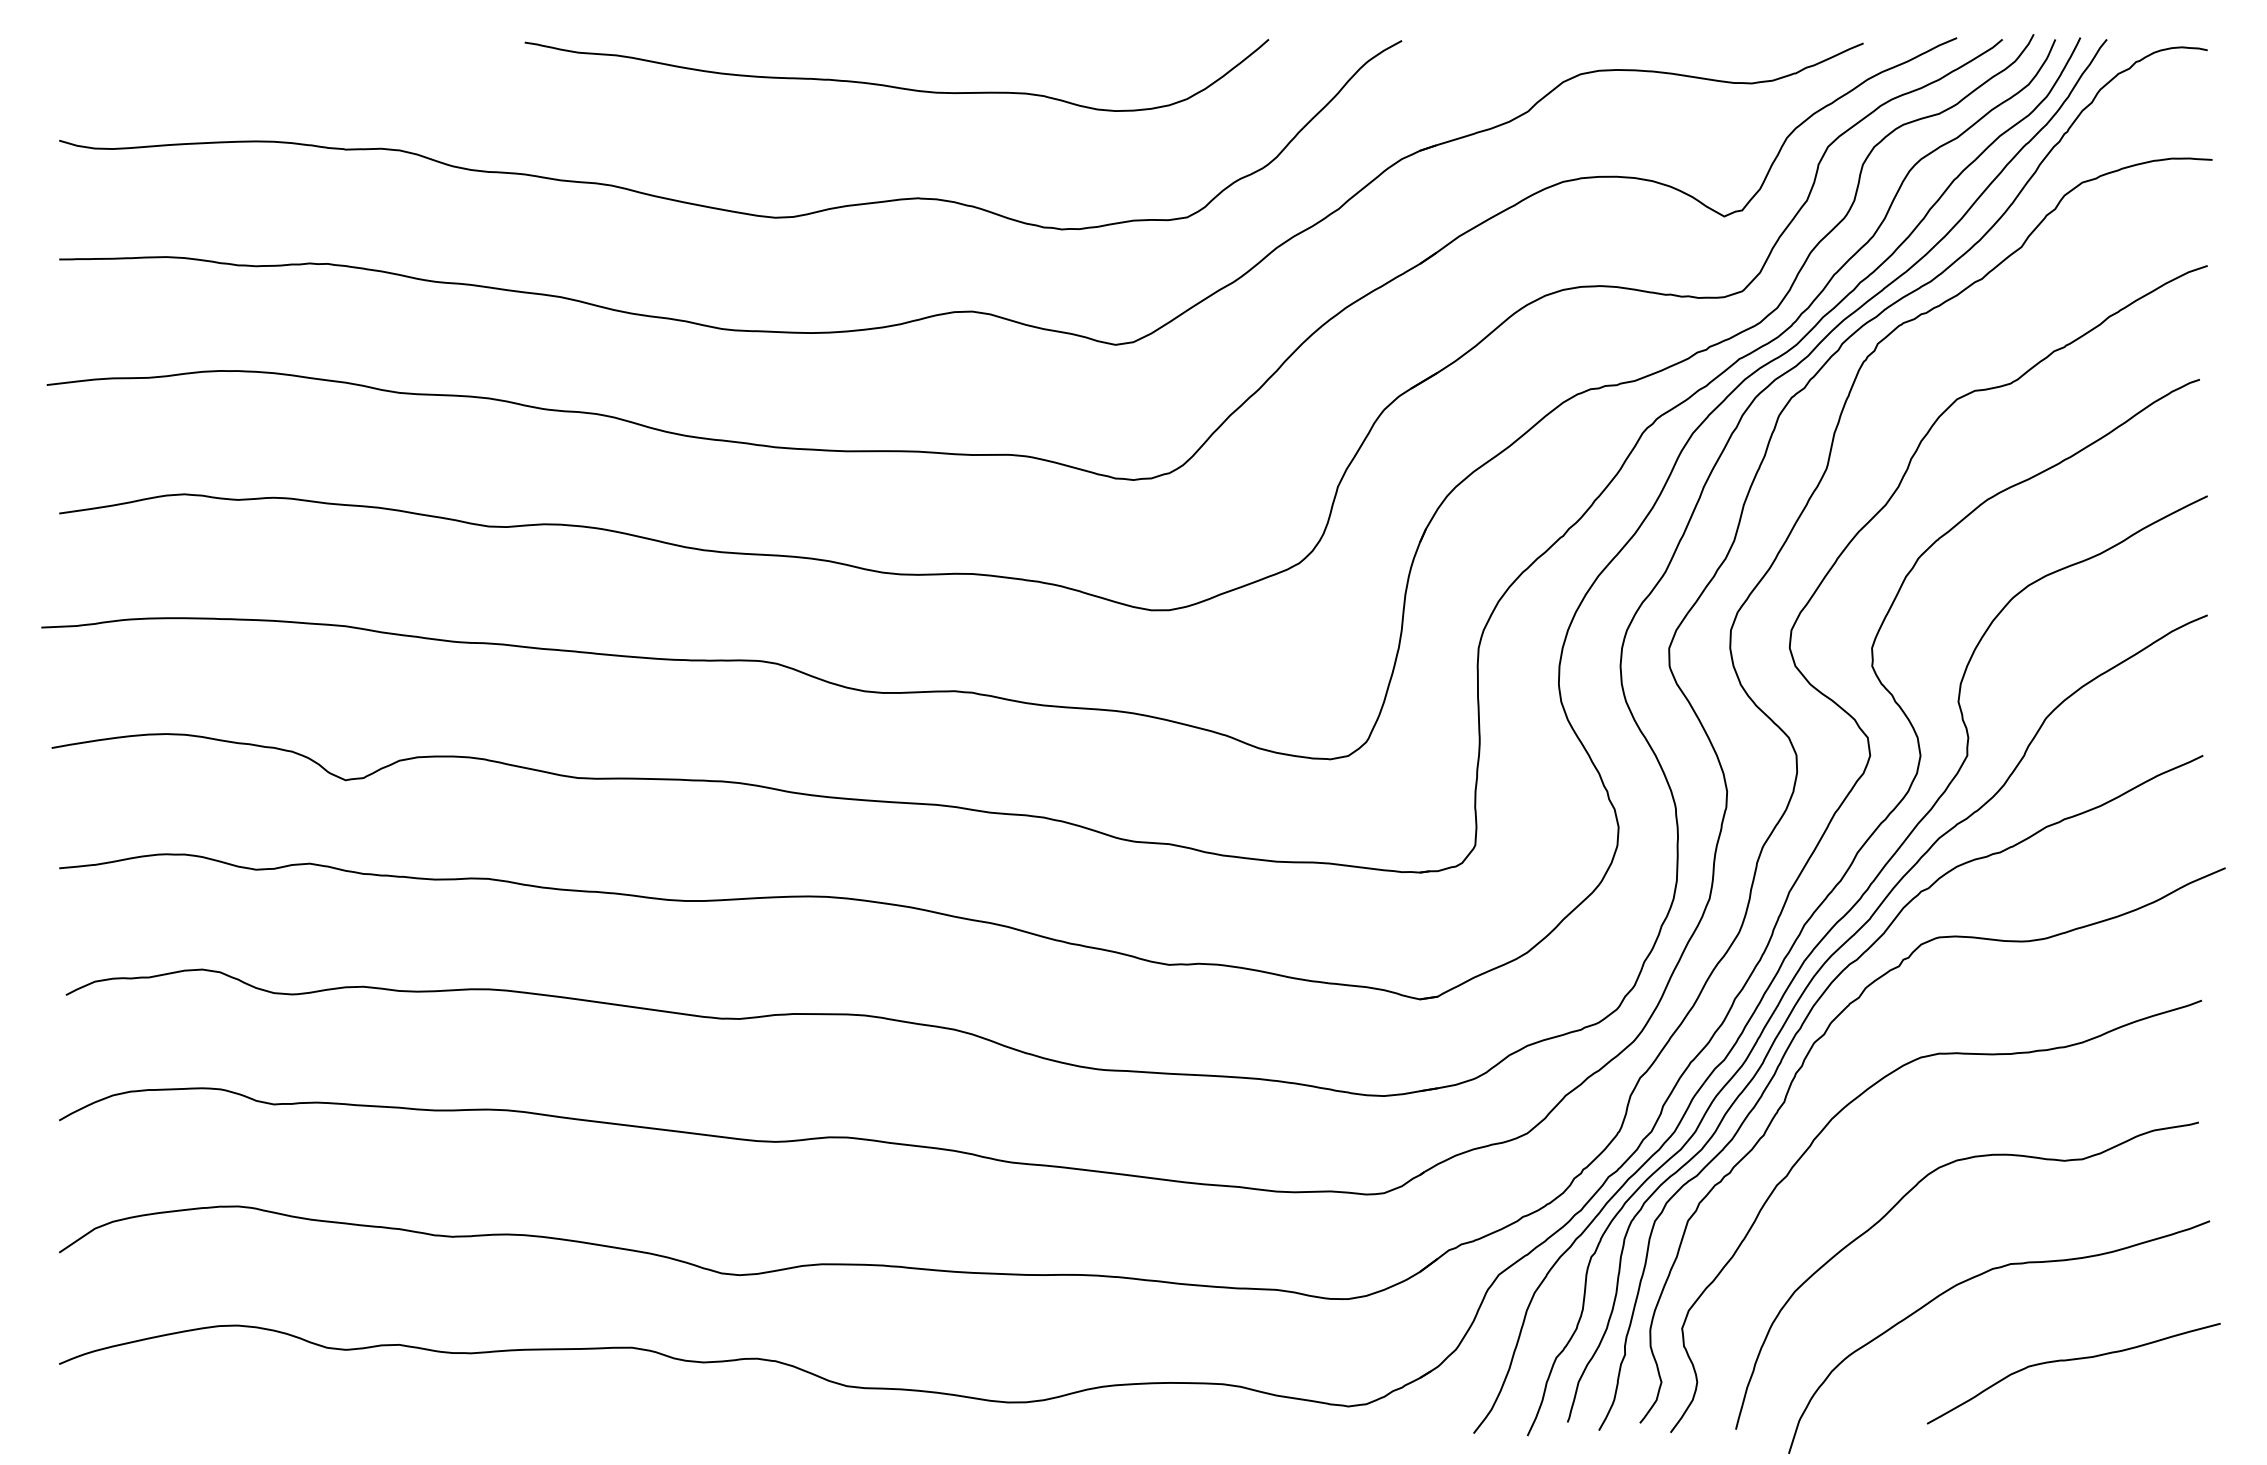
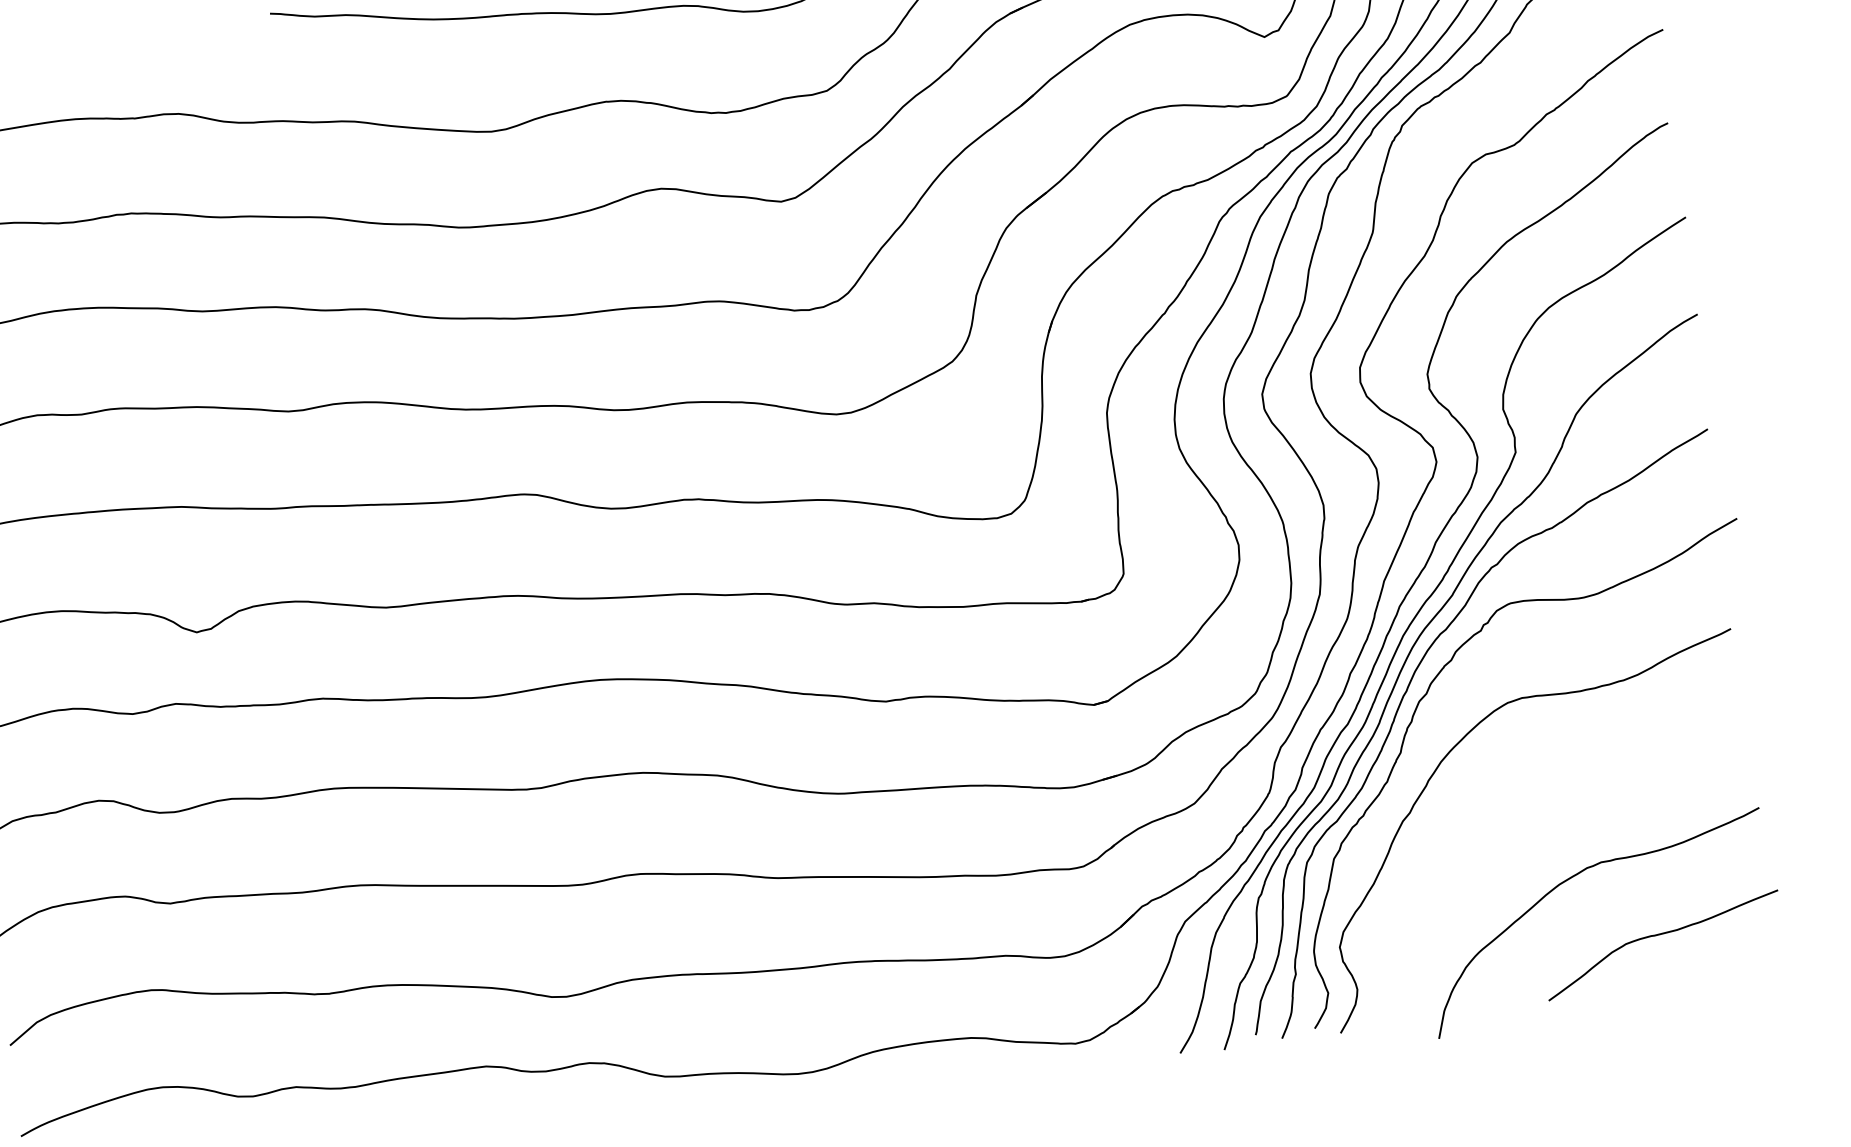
curve: (1896, 1205) -> (1502, 825), removed

